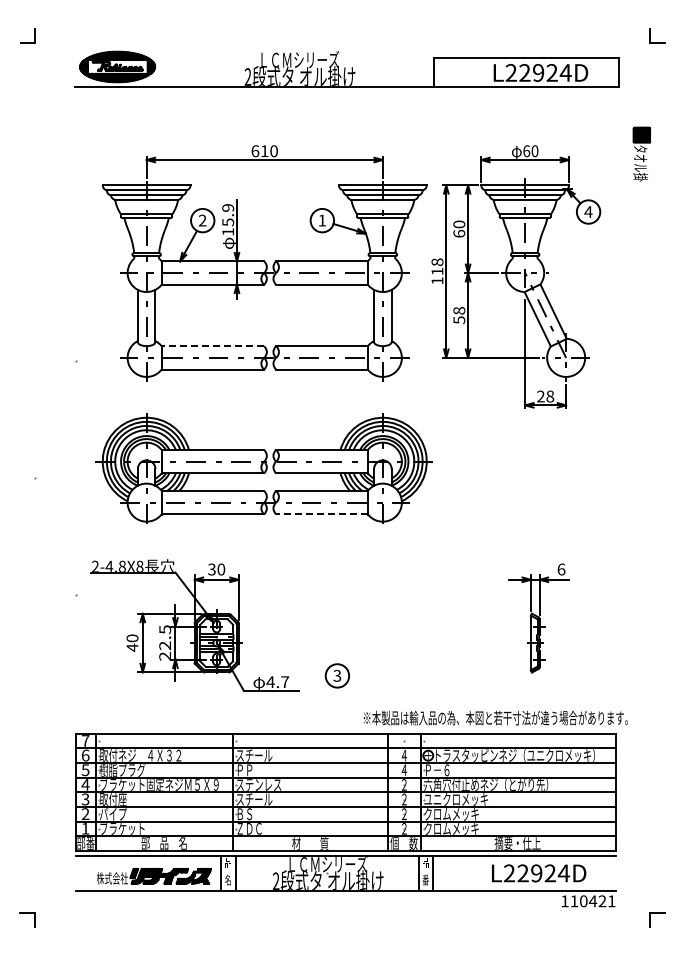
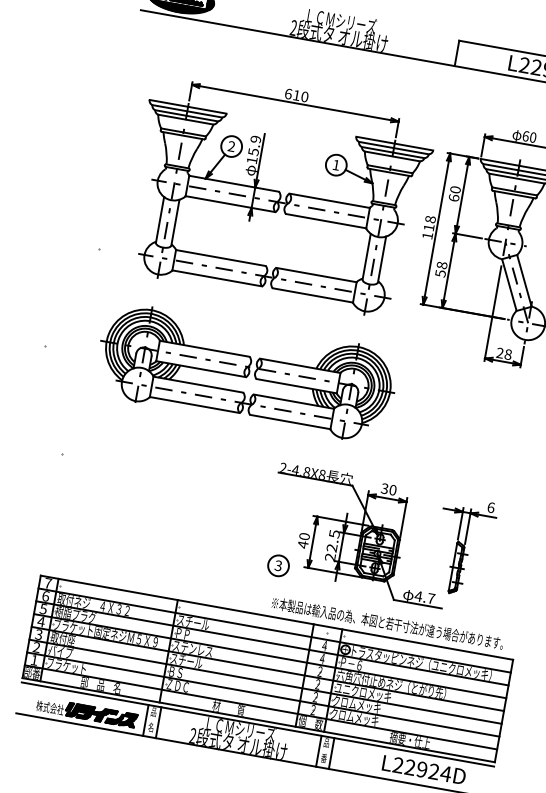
line: (212, 346) -> (220, 258), dashed -> solid
line: (322, 514) -> (290, 422), dashed -> solid
part: (194, 625) -> (360, 534), moved
text: (495, 717) -> (387, 622), moved

